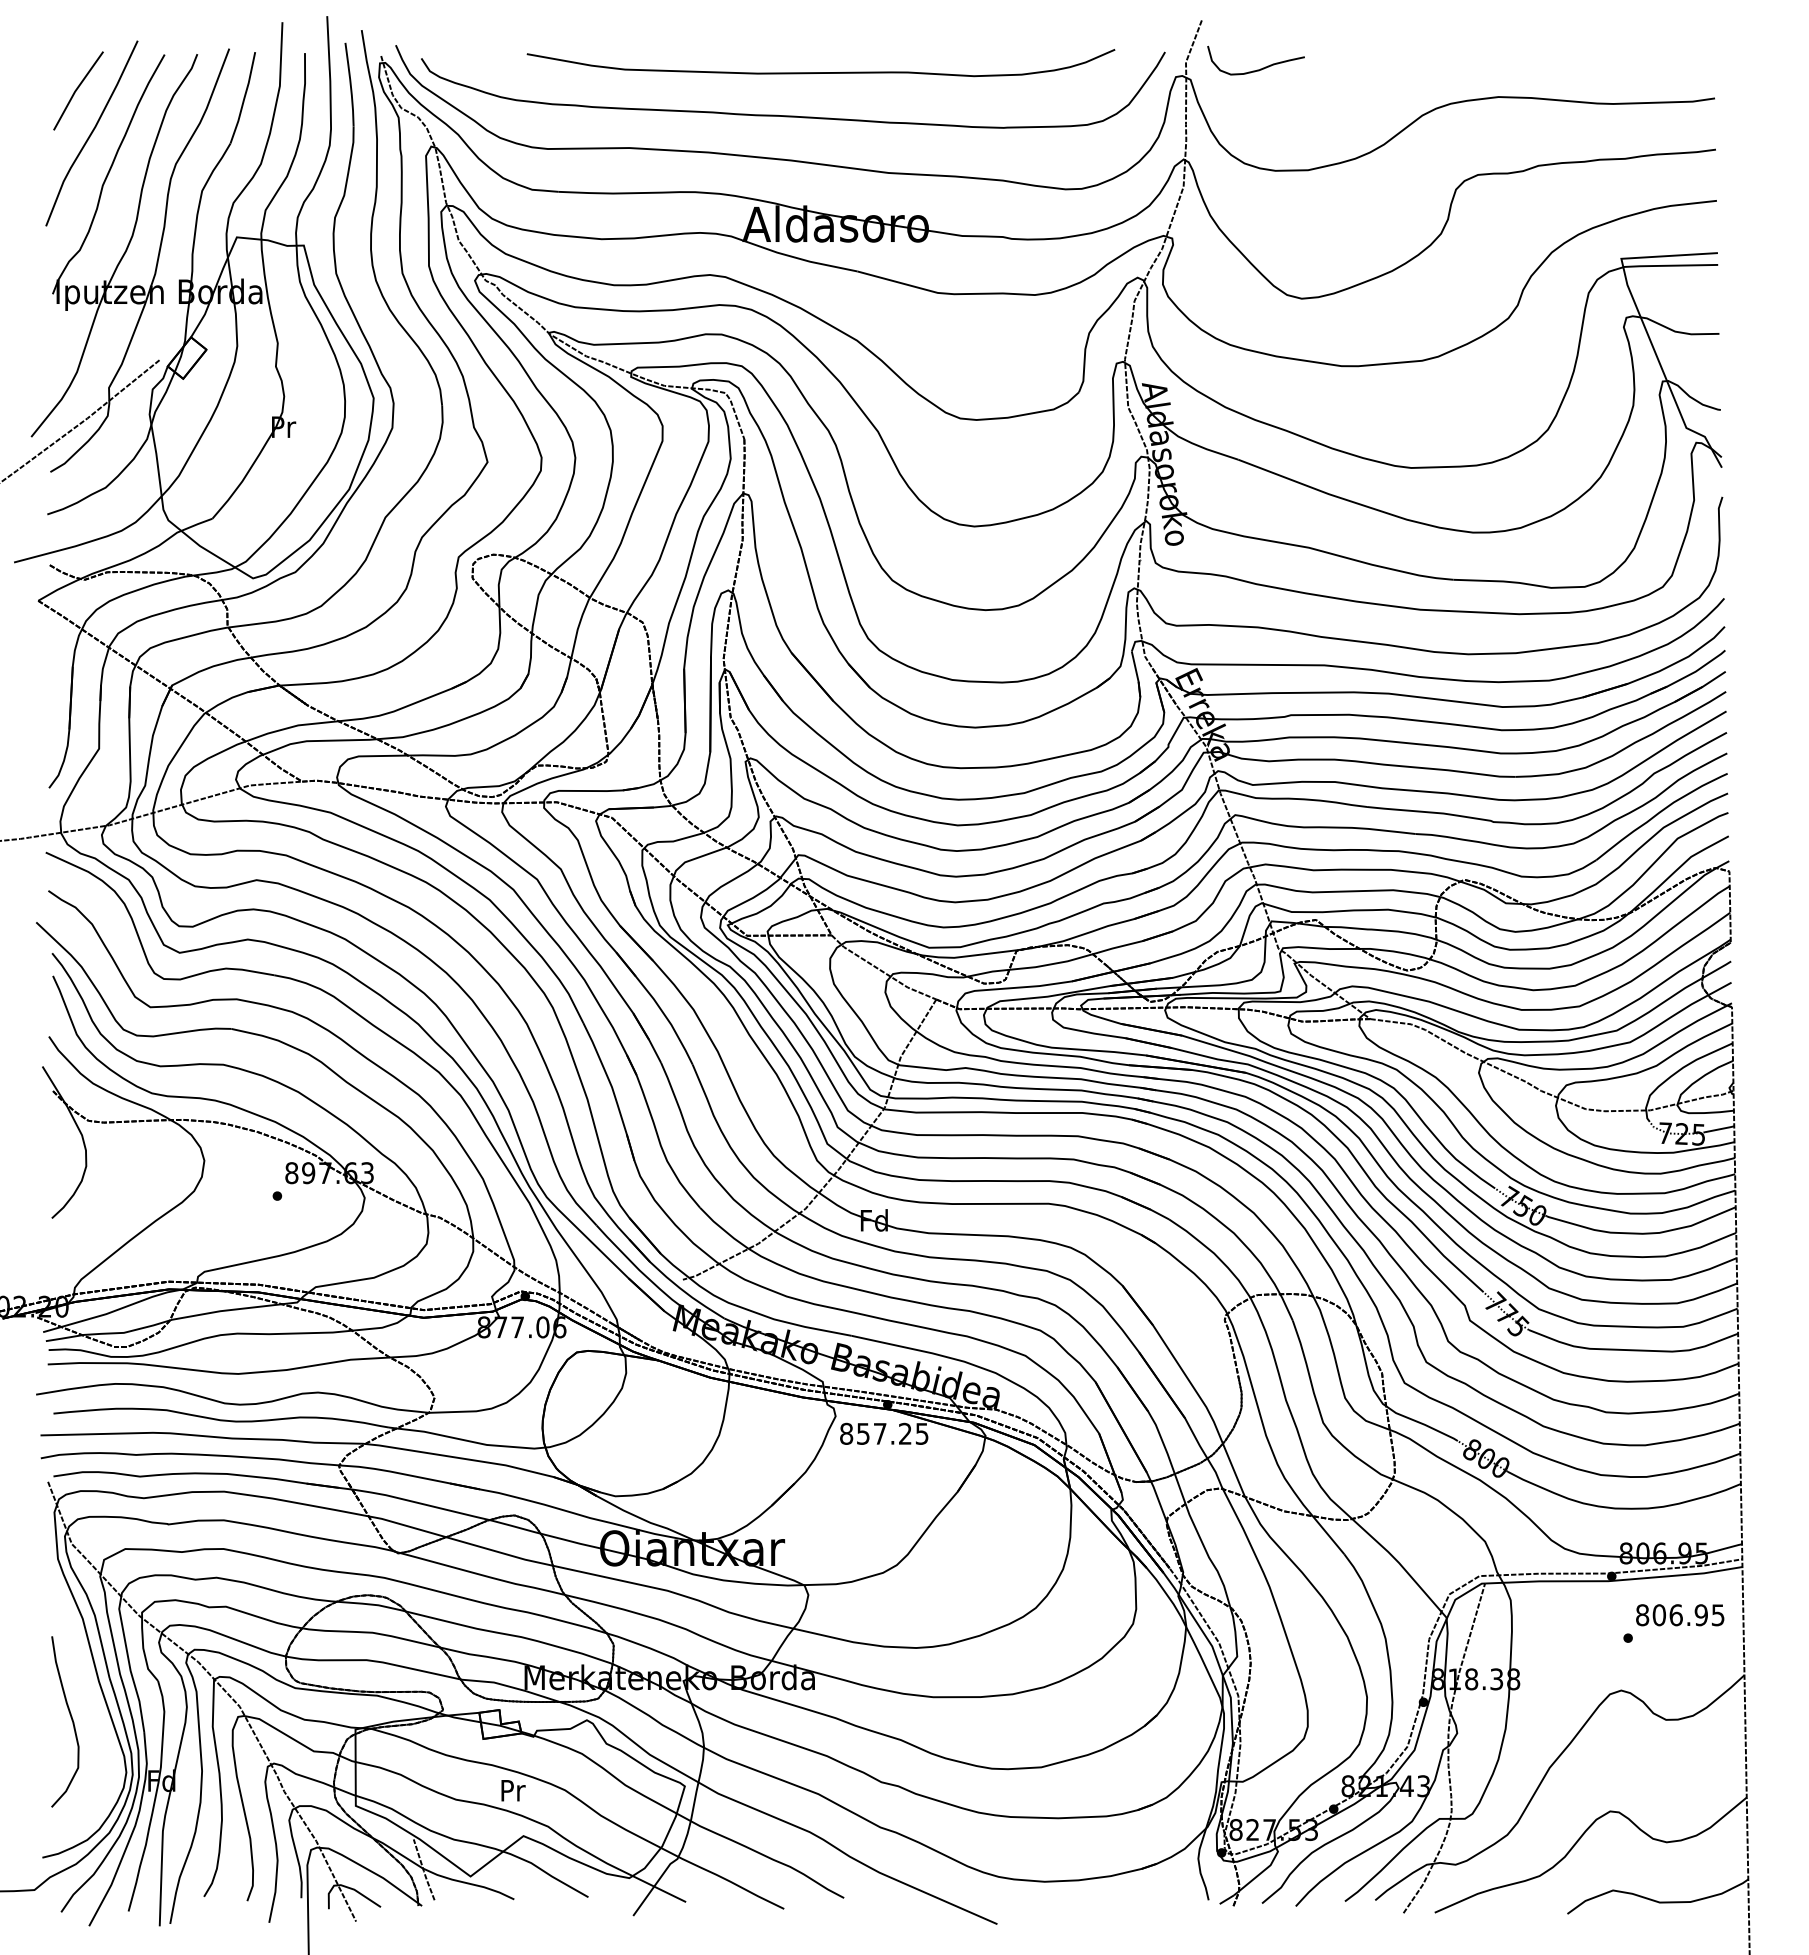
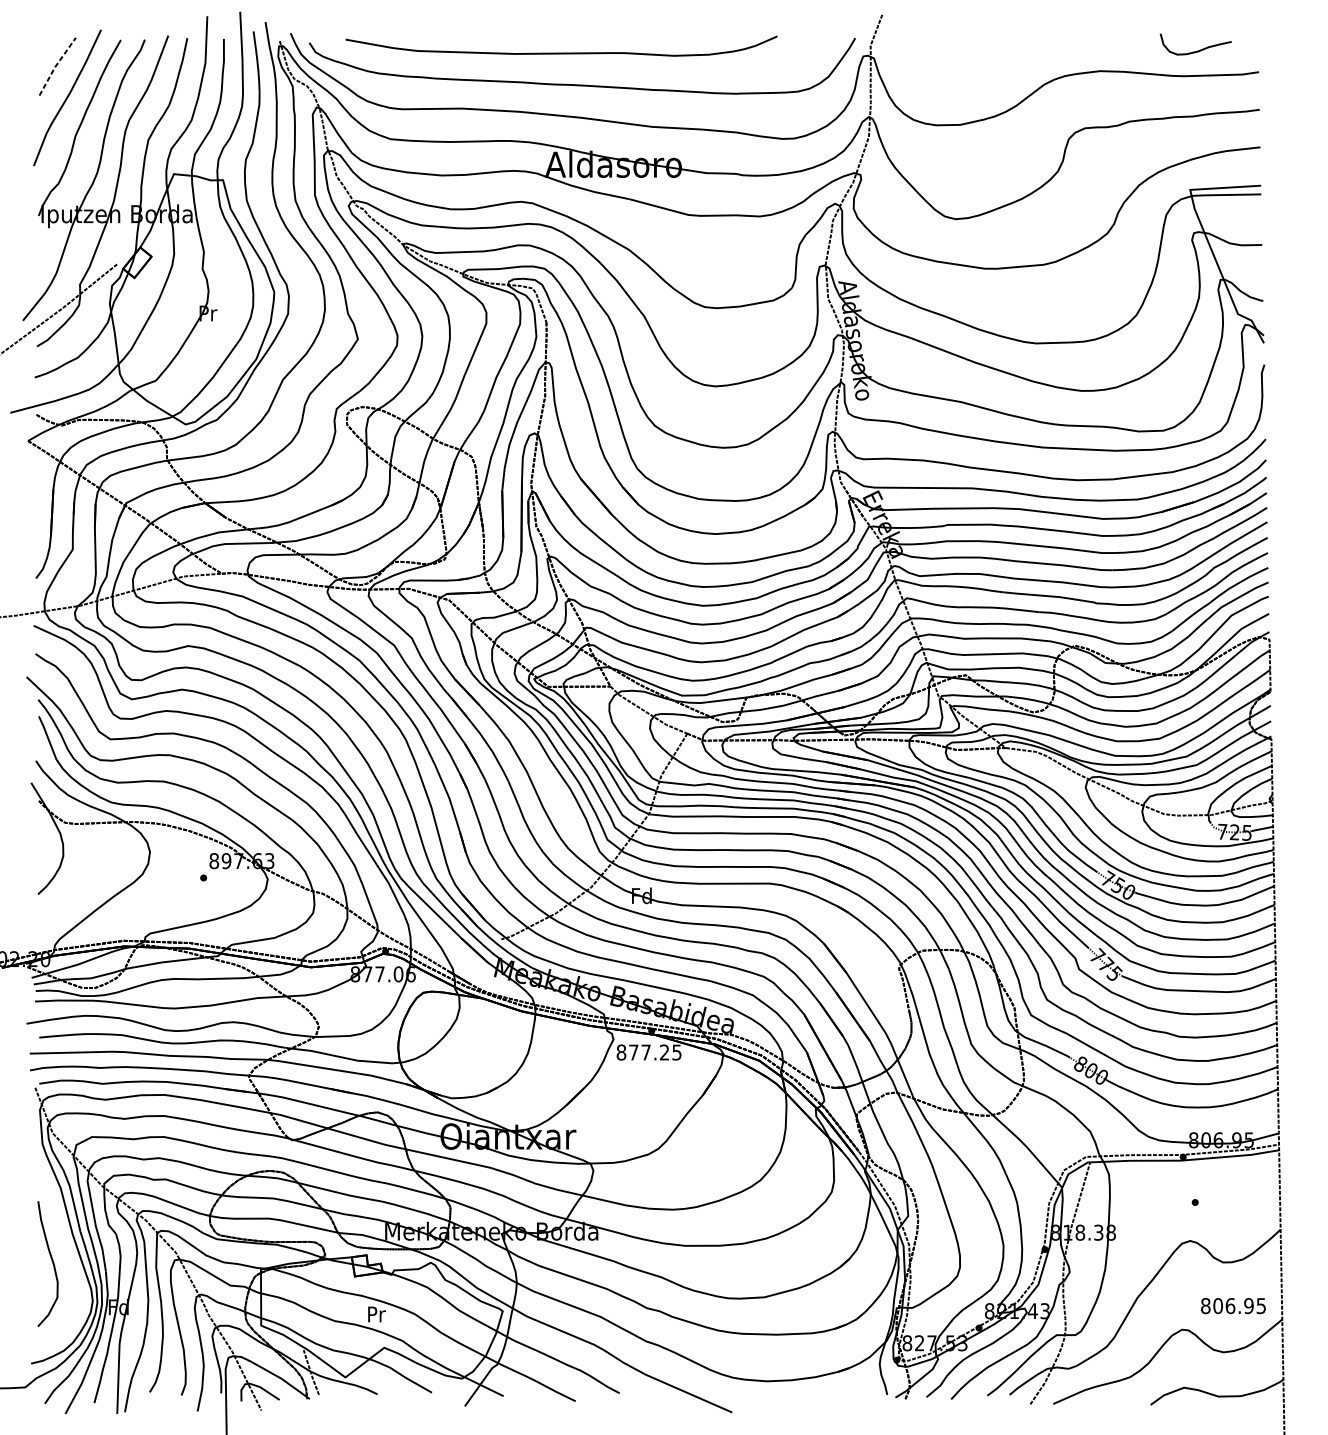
curve: (1257, 69) -> (1196, 50), moved
curve: (820, 72) -> (561, 53), moved
line: (76, 90) -> (56, 66), solid -> dashed
text: (863, 1433) -> (633, 1052), 857.25 -> 877.25
text: (1680, 1615) -> (1233, 1306), moved

